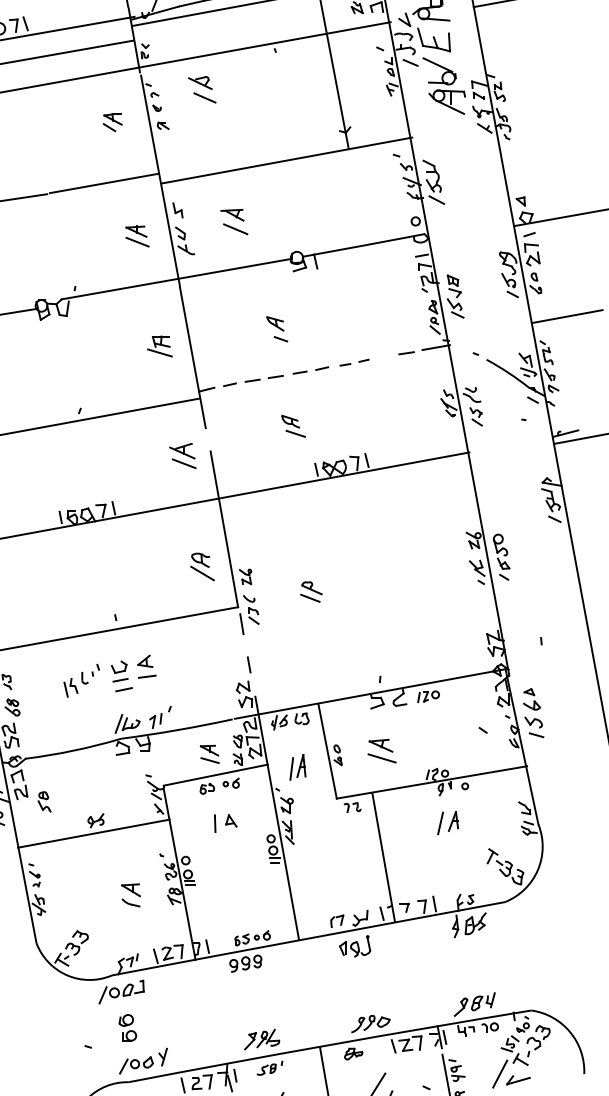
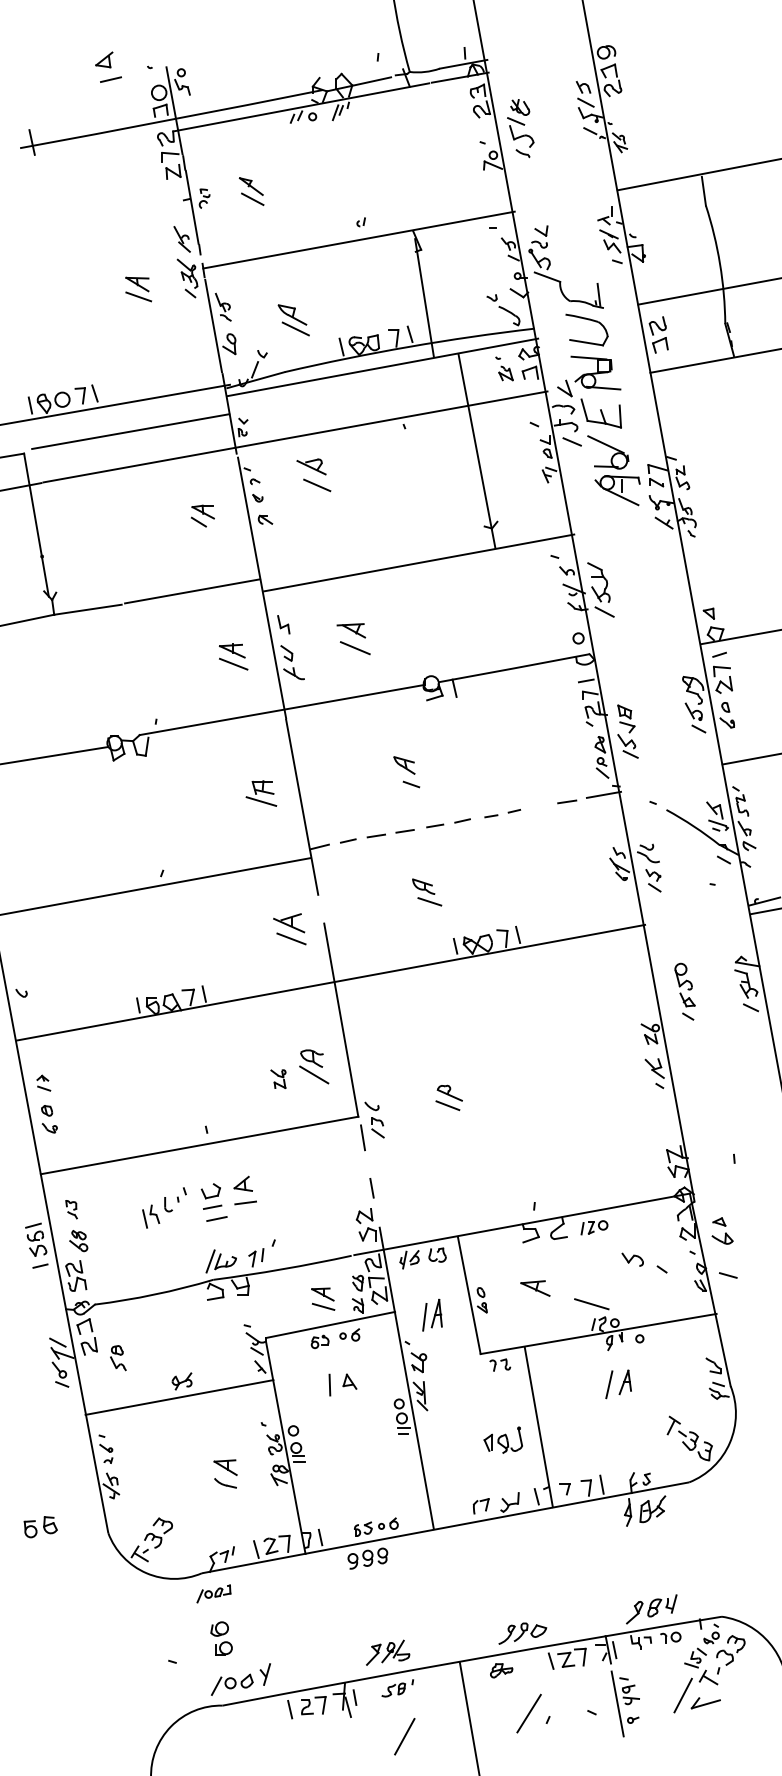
part: (501, 557) -> (684, 991), moved
part: (245, 577) -> (278, 1079), moved
part: (533, 722) -> (632, 1259), moved
line: (381, 758) -> (591, 1304), moved
part: (354, 945) -> (502, 1439), moved
part: (121, 991) -> (213, 1593), size x0.6

